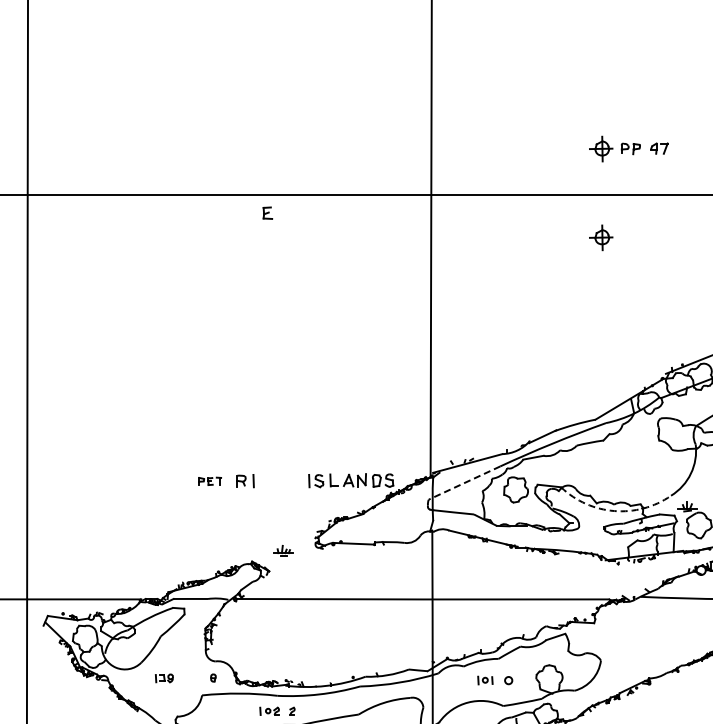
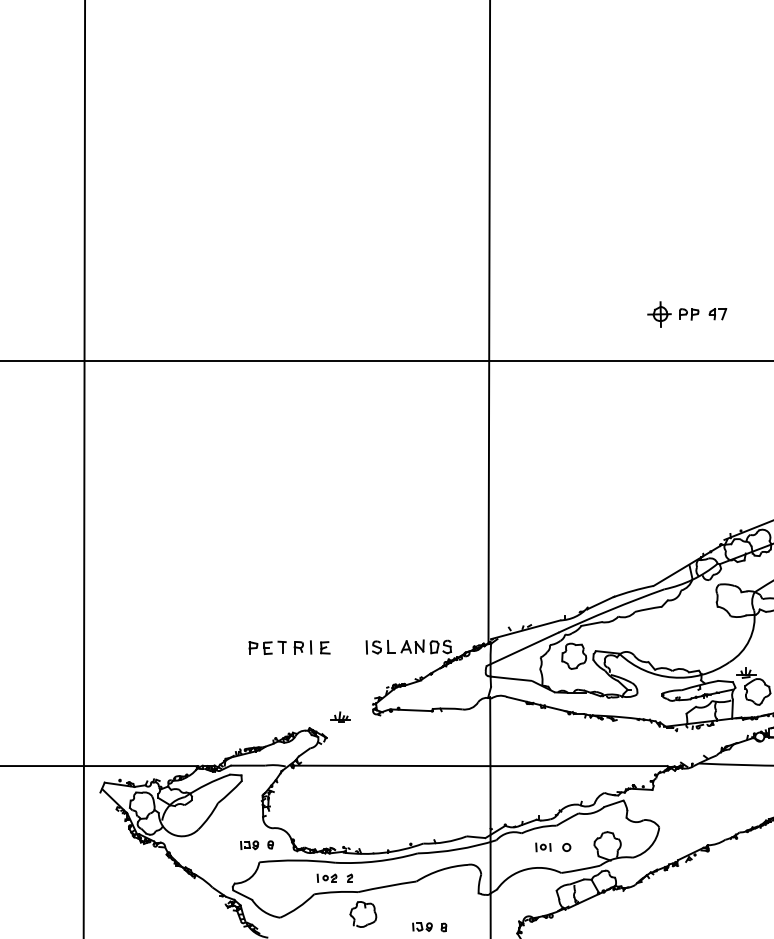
part: (268, 212) -> (325, 647), moved
part: (601, 237) -> (659, 403), removed
part: (210, 481) -> (267, 647), size x1.67
line: (464, 483) -> (522, 649), dashed -> solid
arc: (614, 511) -> (672, 677), dashed -> solid
part: (164, 678) -> (249, 845), moved

